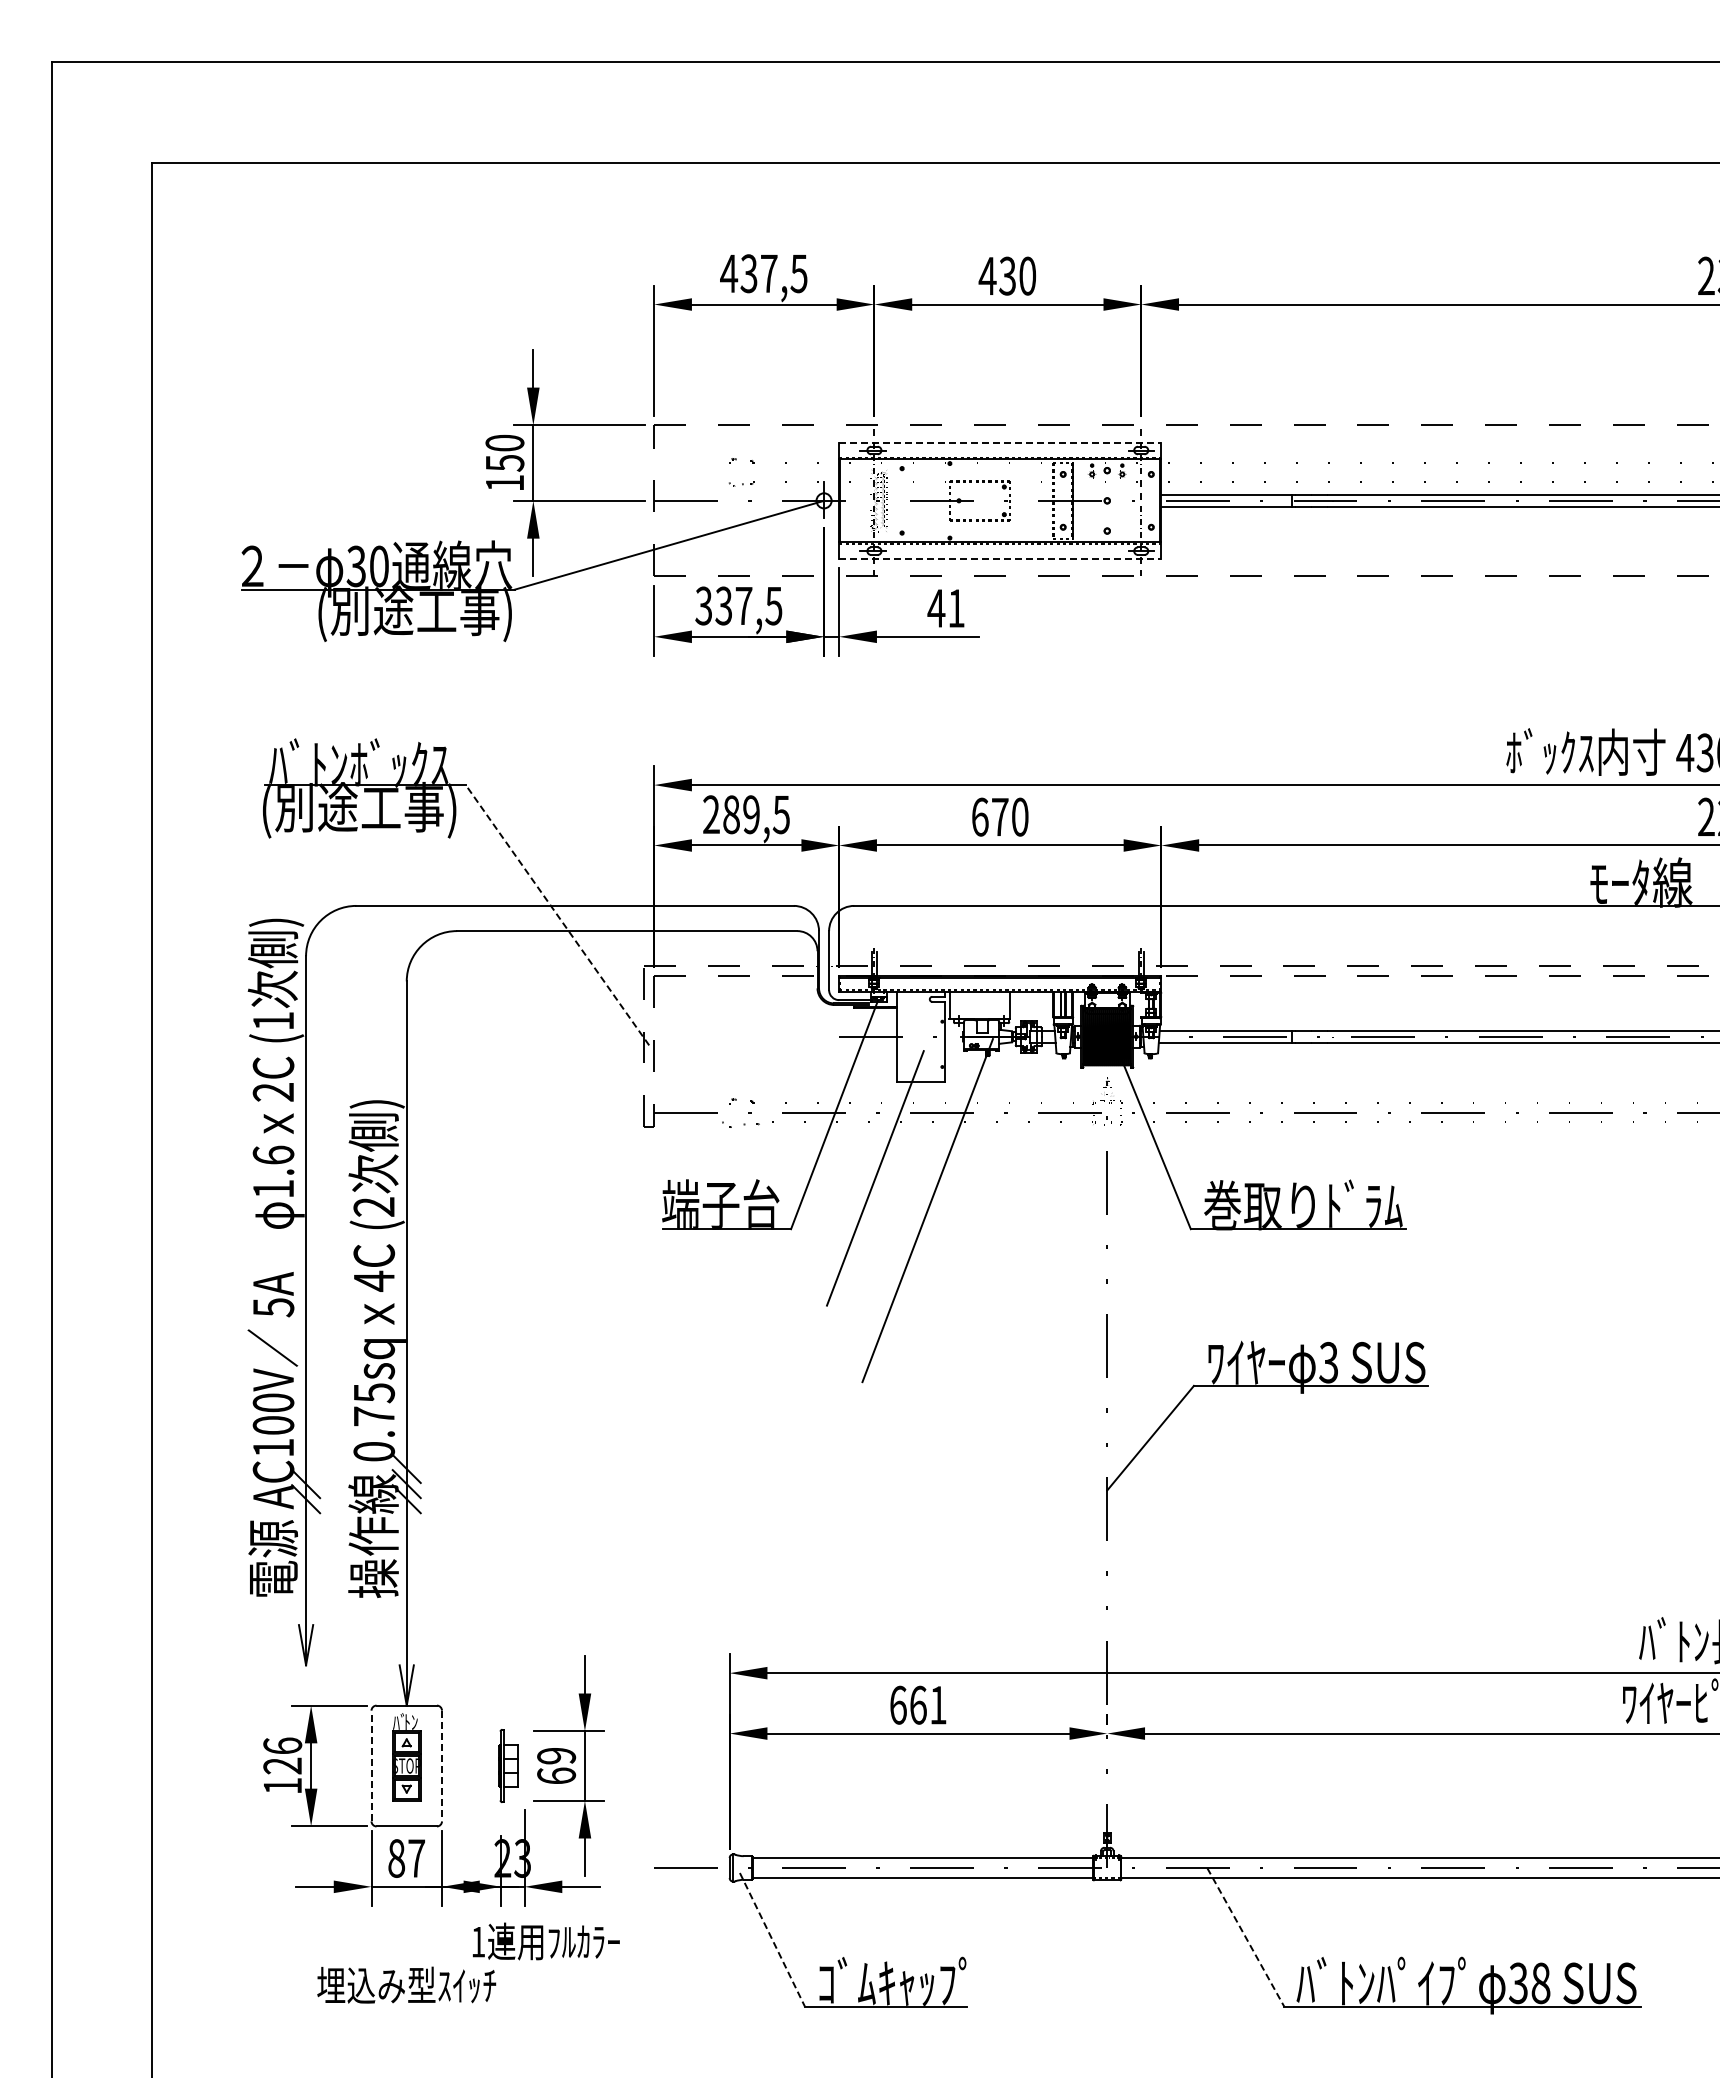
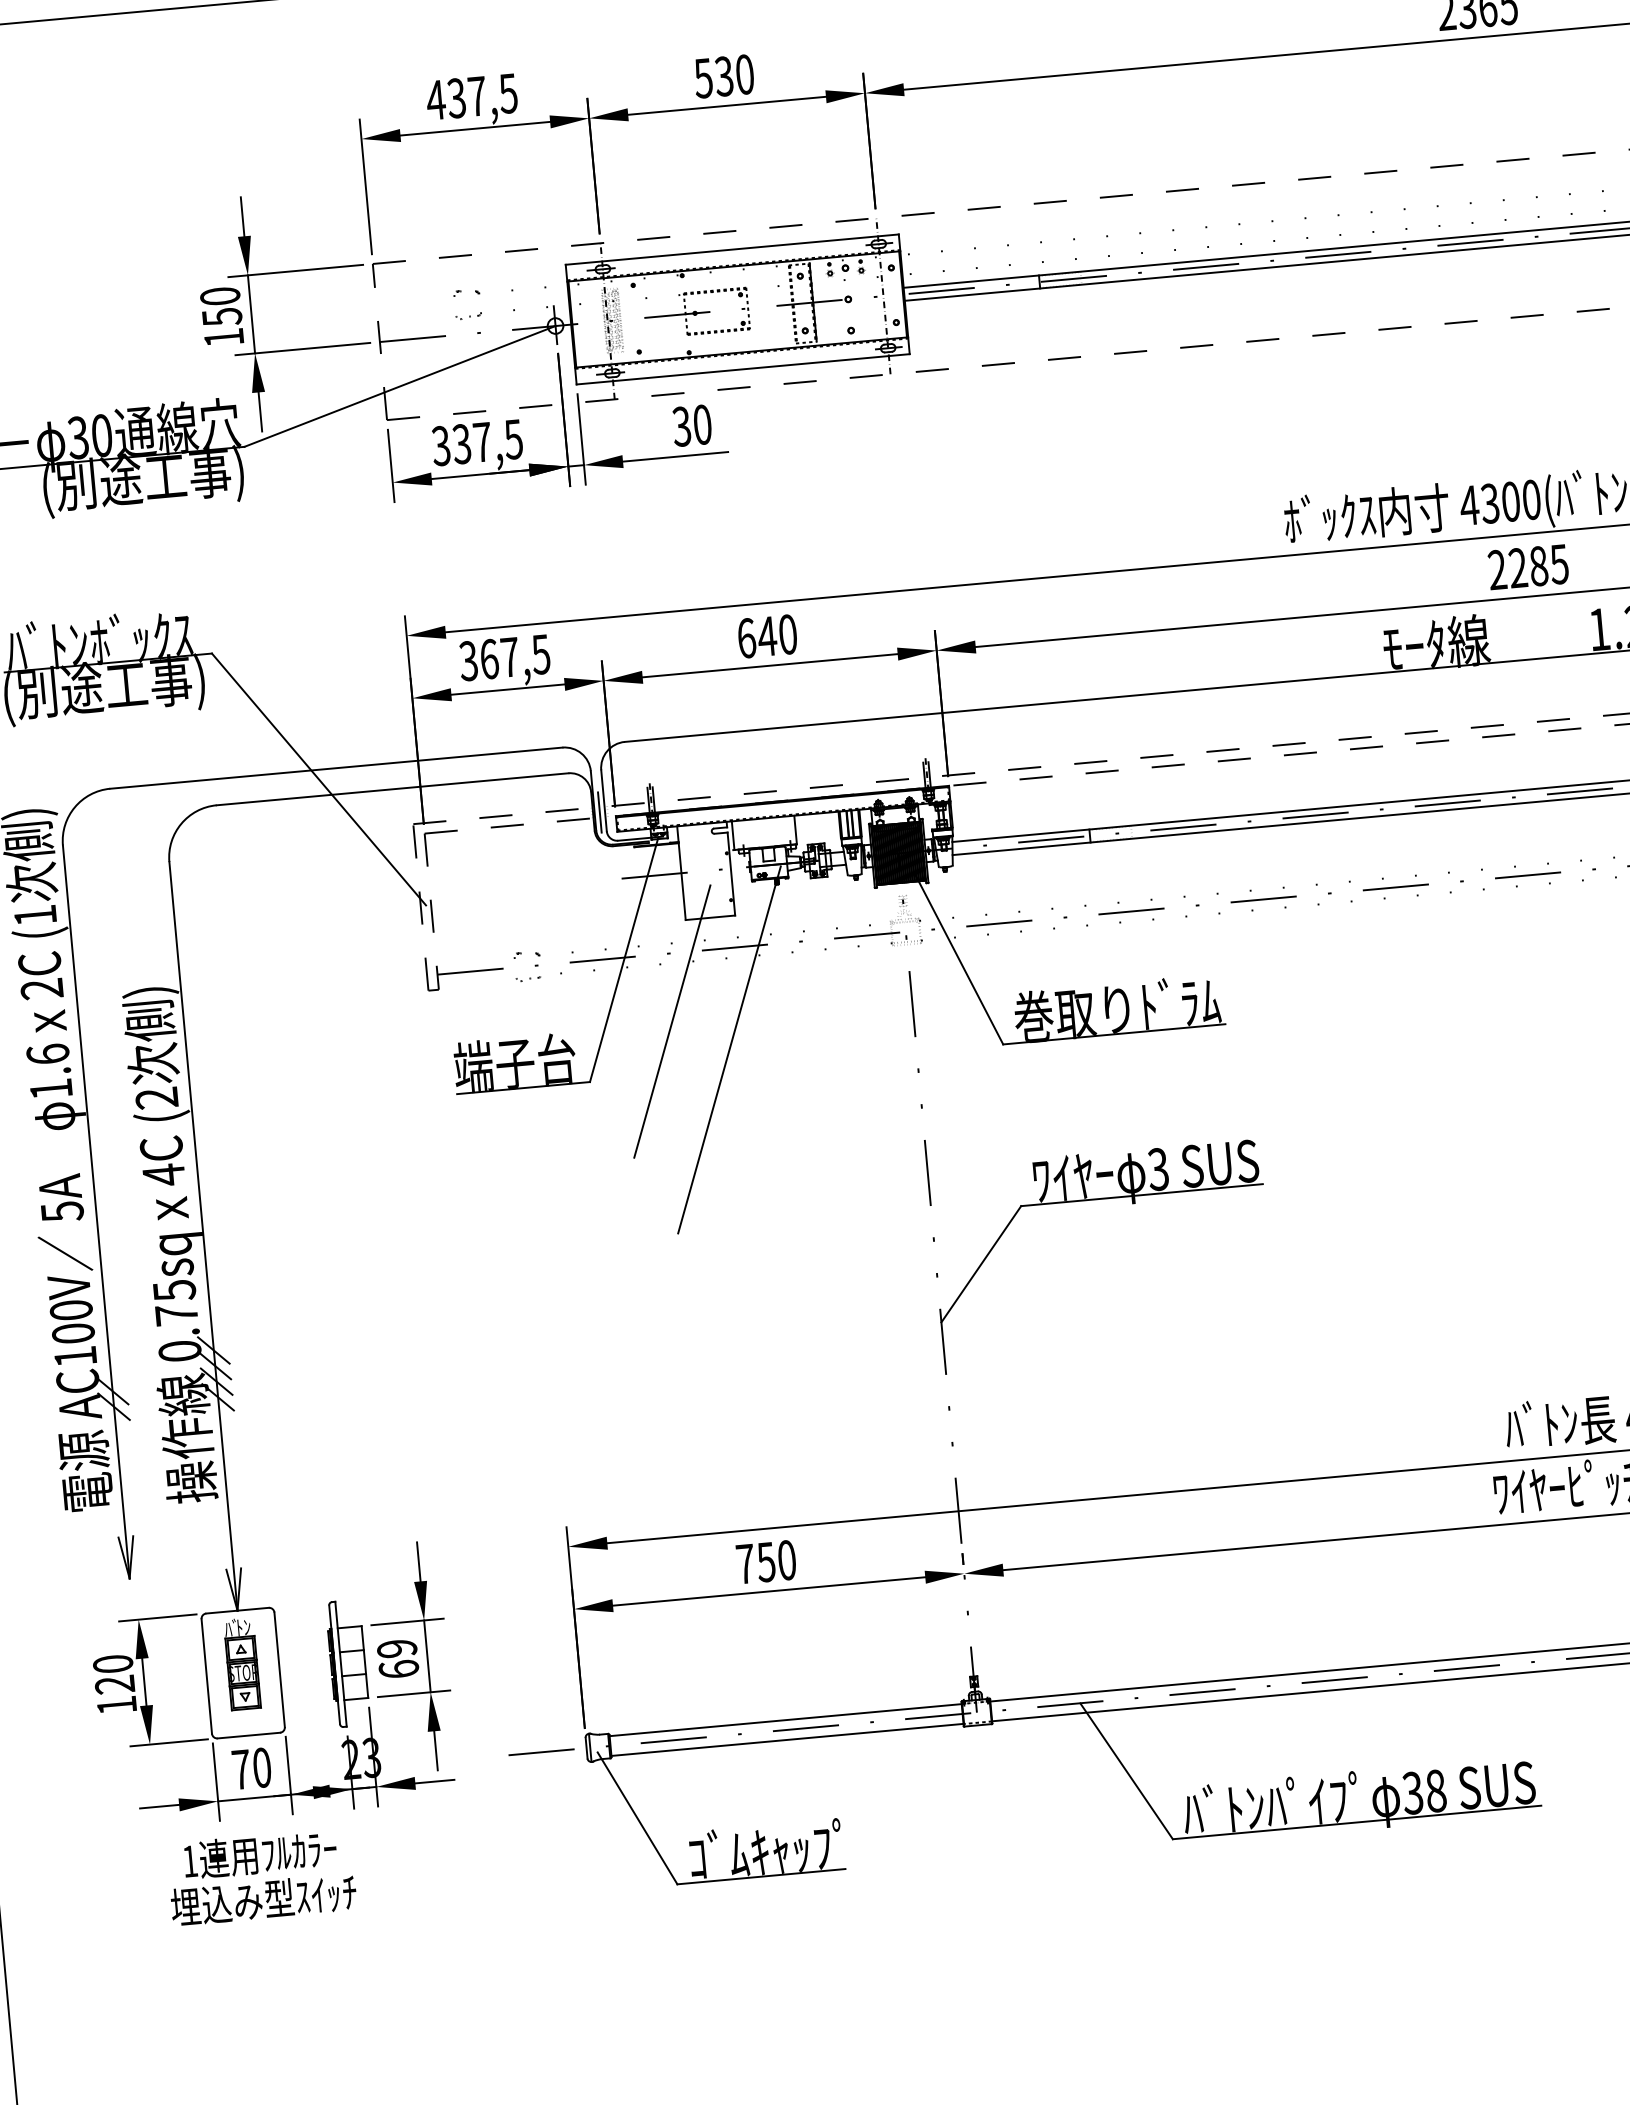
text: (987, 276) -> (703, 78), 430 -> 530
line: (1000, 442) -> (732, 249), dashed -> solid
line: (1000, 558) -> (743, 369), dashed -> solid
text: (945, 608) -> (691, 425), 41 -> 30
text: (730, 814) -> (488, 659), 289,5 -> 367,5
text: (1000, 816) -> (767, 635), 670 -> 640
line: (557, 914) -> (318, 778), dashed -> solid
line: (824, 971) -> (600, 812), added
part: (740, 1124) -> (527, 978), size x0.62
line: (406, 1453) -> (213, 1350), added
text: (918, 1704) -> (766, 1561), 661 -> 750
text: (282, 1745) -> (112, 1663), 126 -> 120
line: (371, 1765) -> (206, 1675), dashed -> solid
part: (508, 1765) -> (348, 1663), size x1.67
line: (442, 1766) -> (280, 1670), dashed -> solid
text: (406, 1858) -> (251, 1768), 87 -> 70
line: (1246, 1937) -> (1127, 1771), dashed -> solid
line: (772, 1940) -> (637, 1819), dashed -> solid
text: (545, 1941) -> (259, 1854), moved

